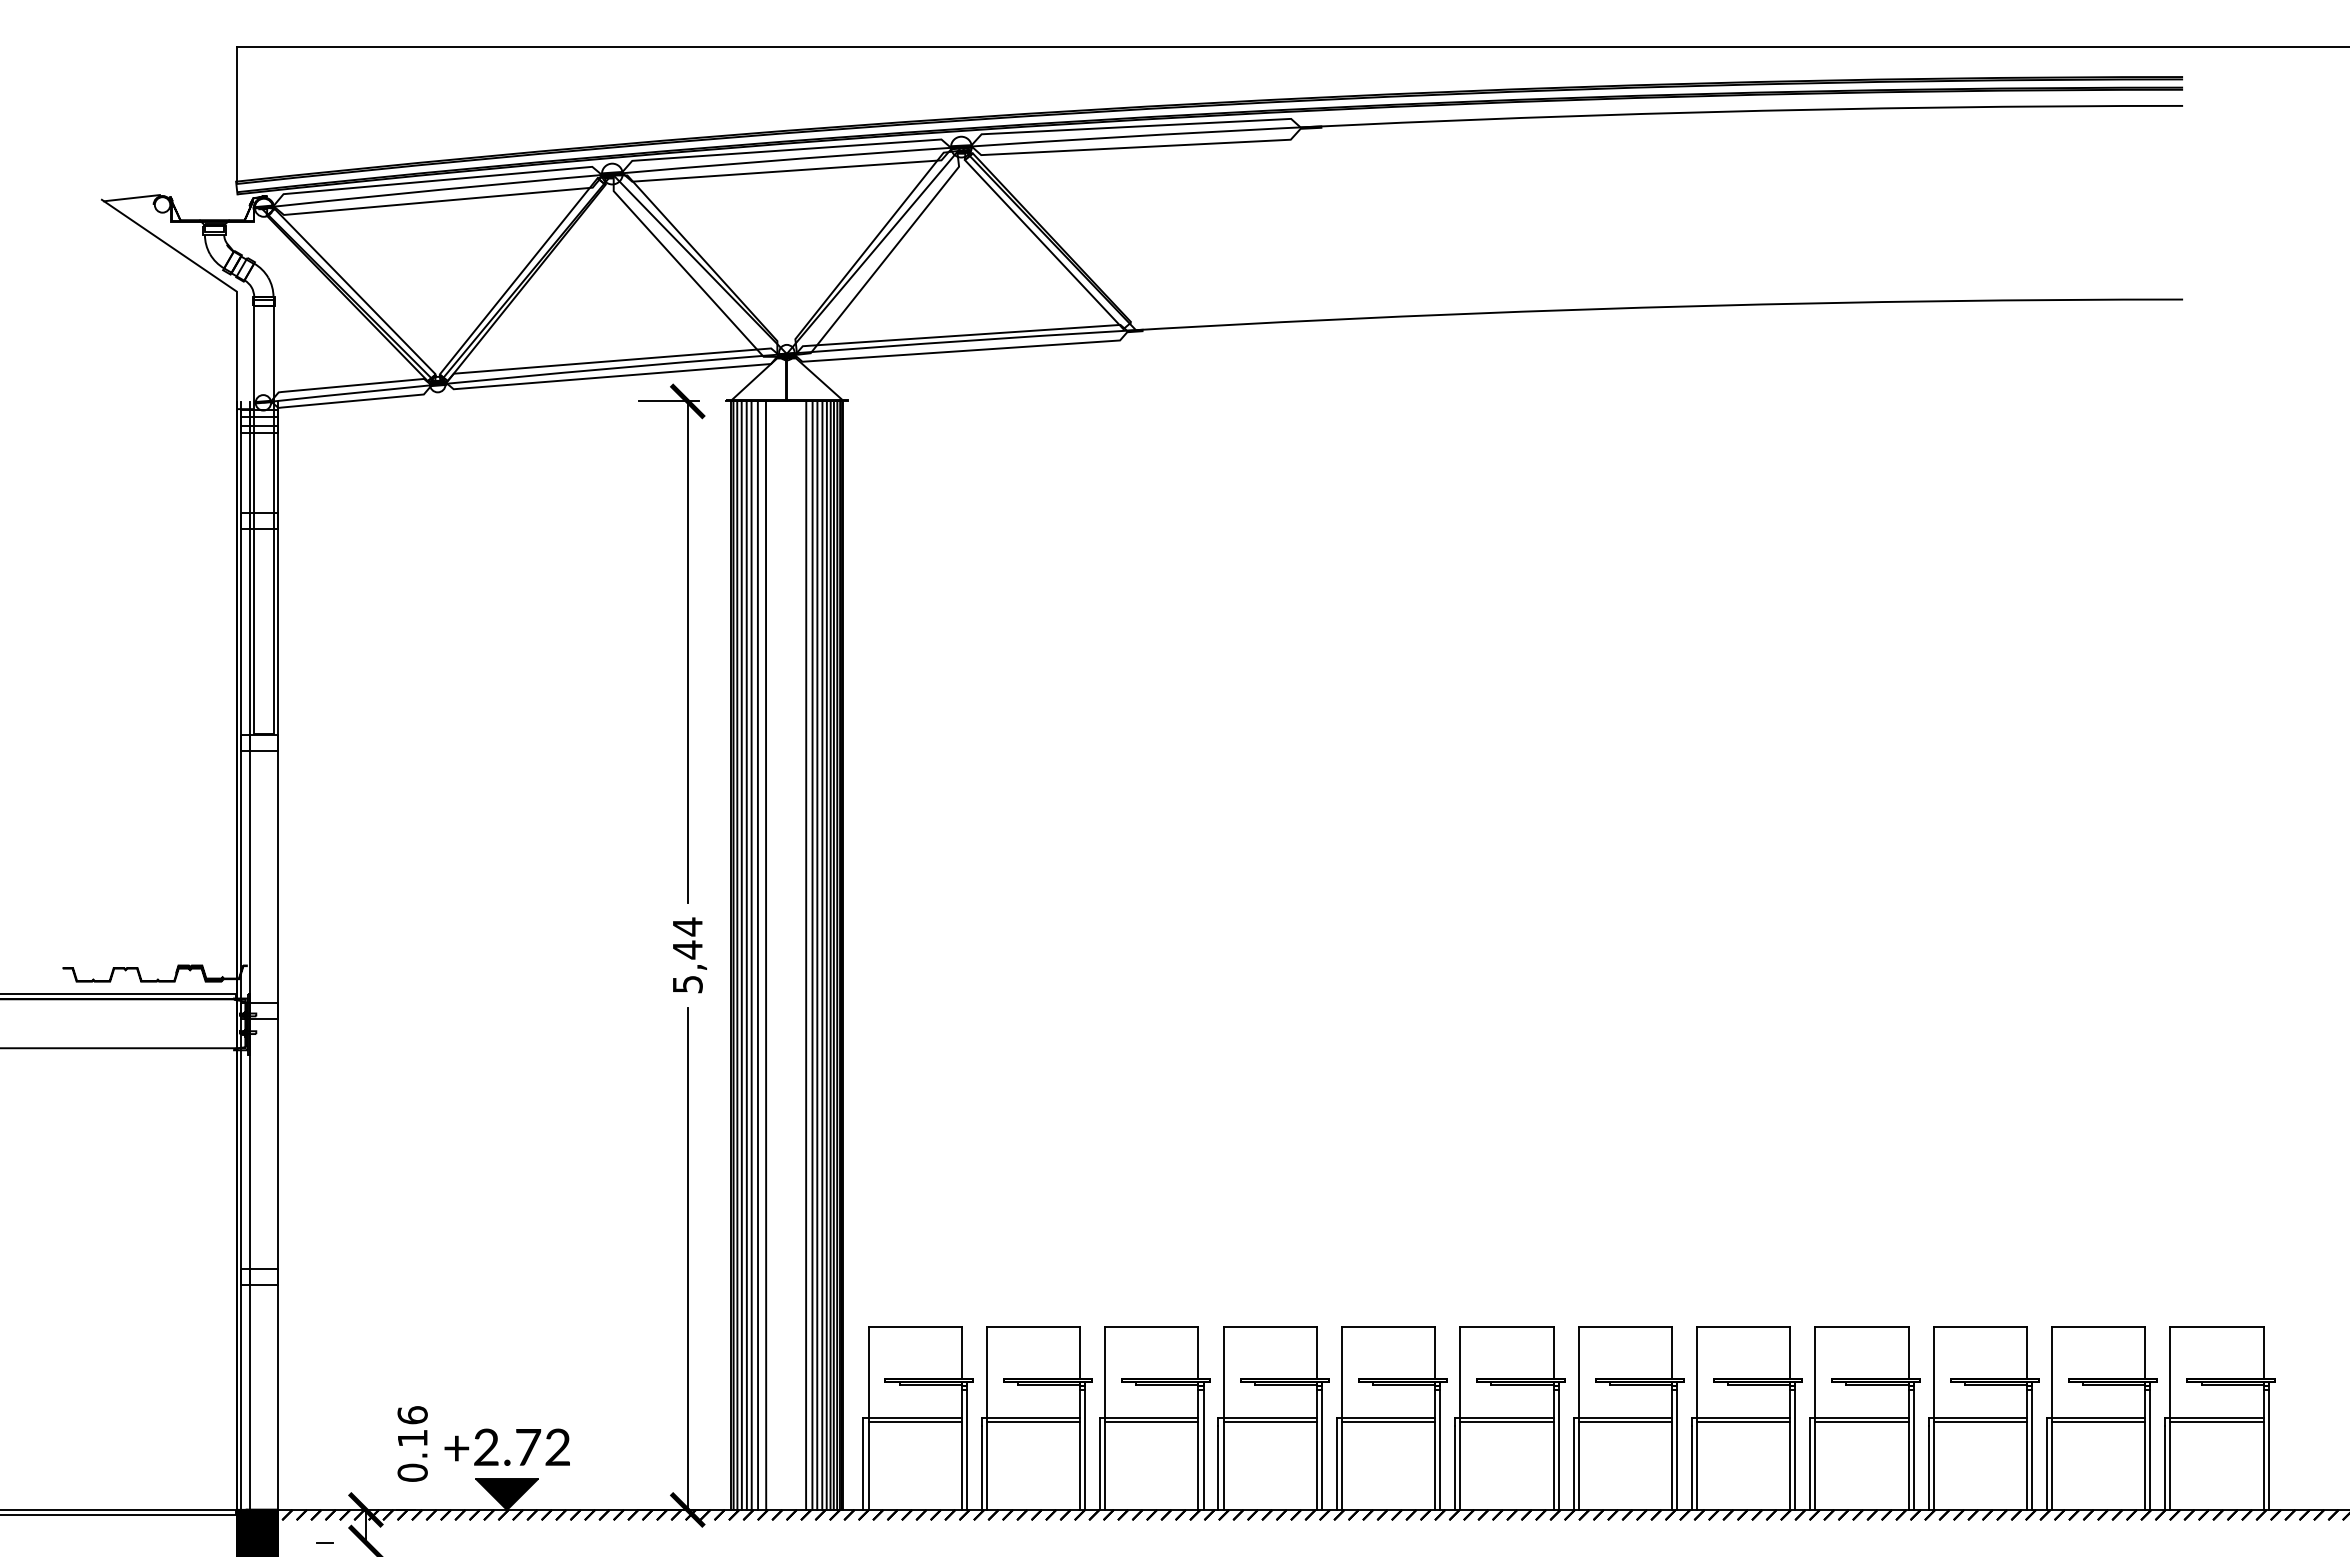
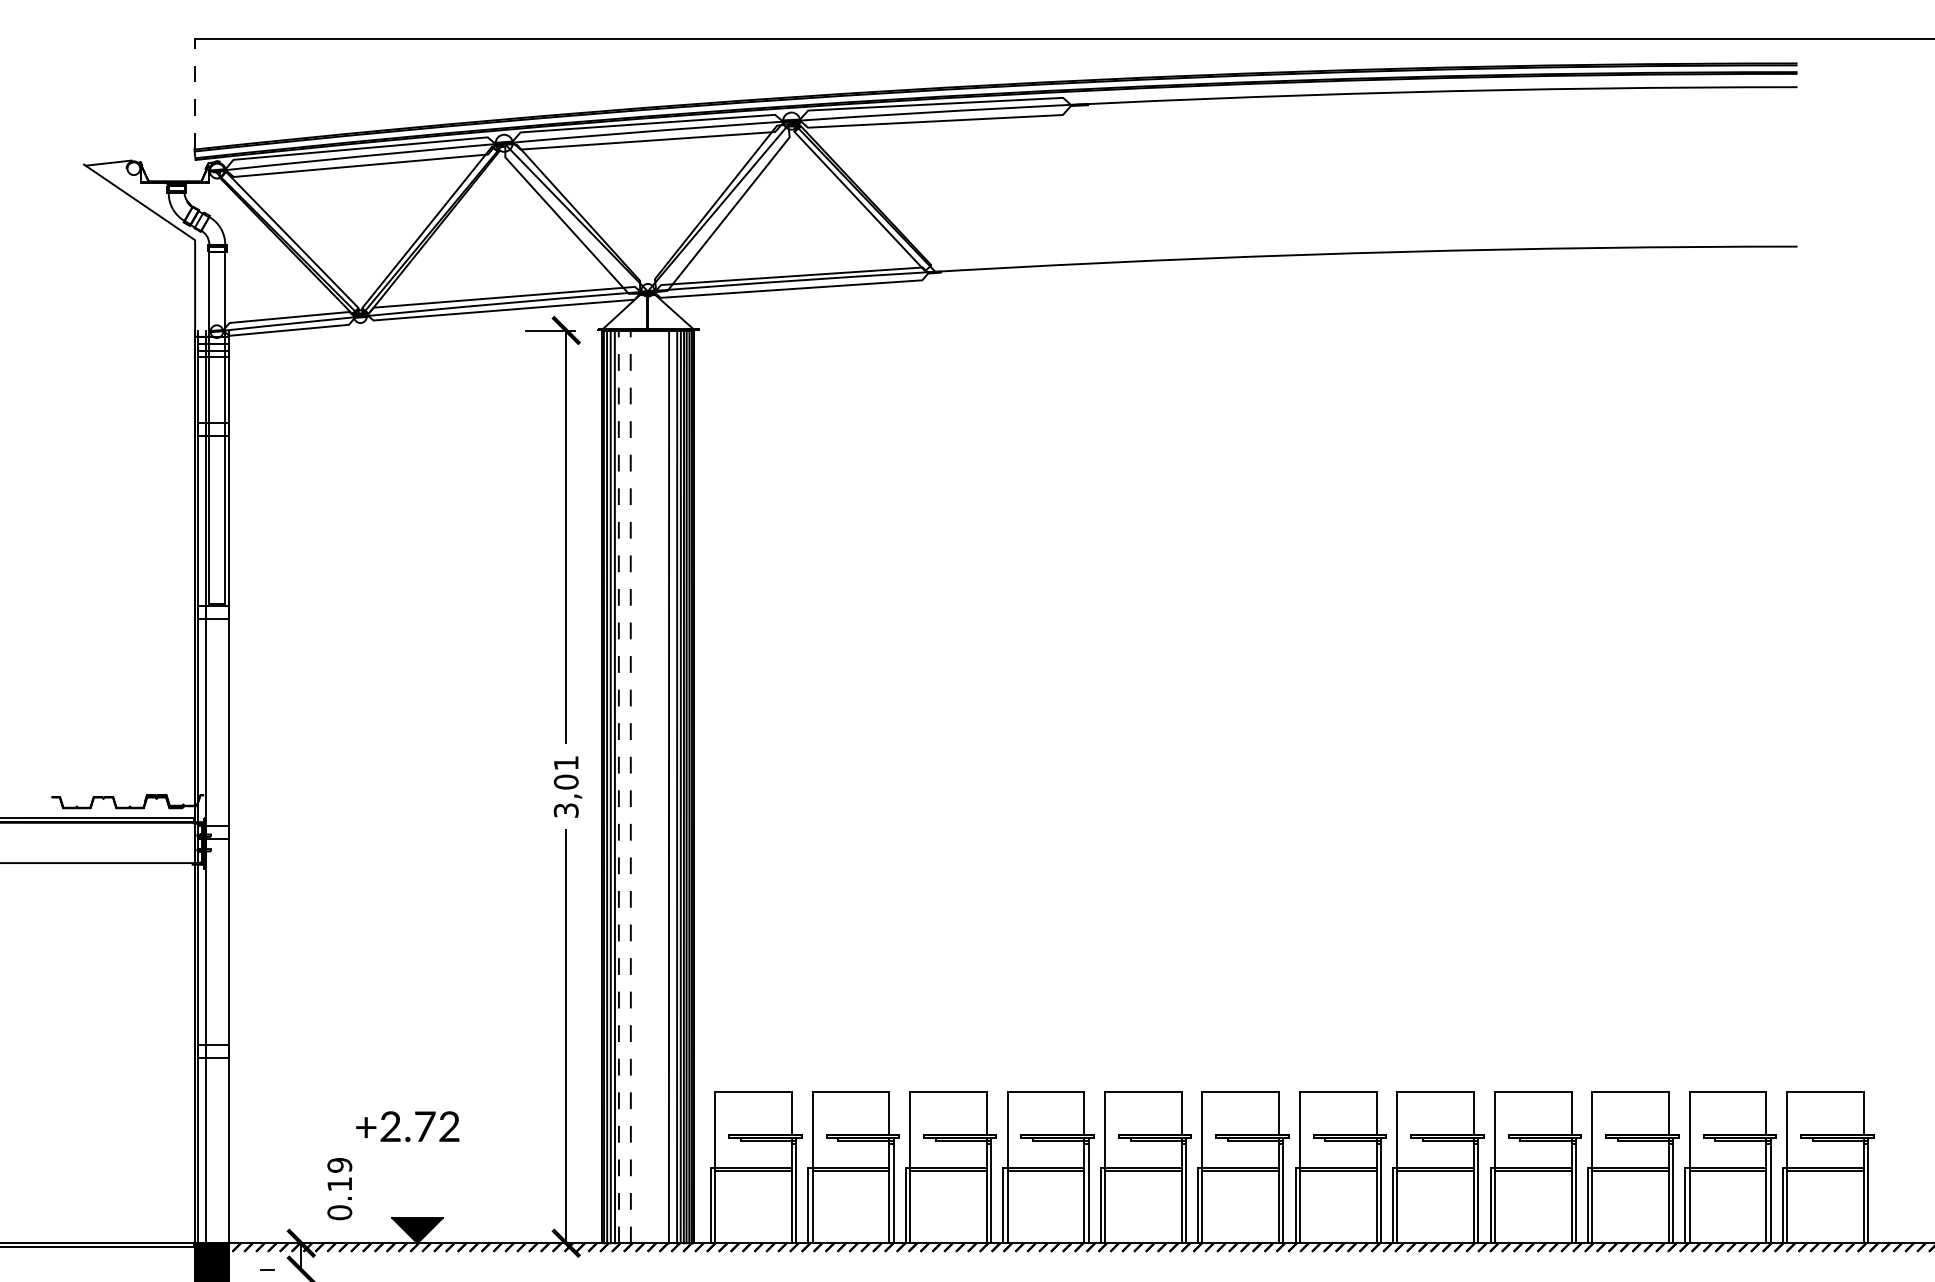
line: (236, 113) -> (194, 93), solid -> dashed
text: (687, 954) -> (566, 785), 5,44 -> 3,01
line: (751, 955) -> (618, 786), solid -> dashed
line: (757, 955) -> (623, 786), removed
line: (766, 955) -> (631, 786), solid -> dashed
line: (806, 955) -> (664, 786), removed
line: (817, 955) -> (673, 786), removed
text: (412, 1415) -> (339, 1165), 0.16 -> 0.19
text: (506, 1446) -> (407, 1125), moved

